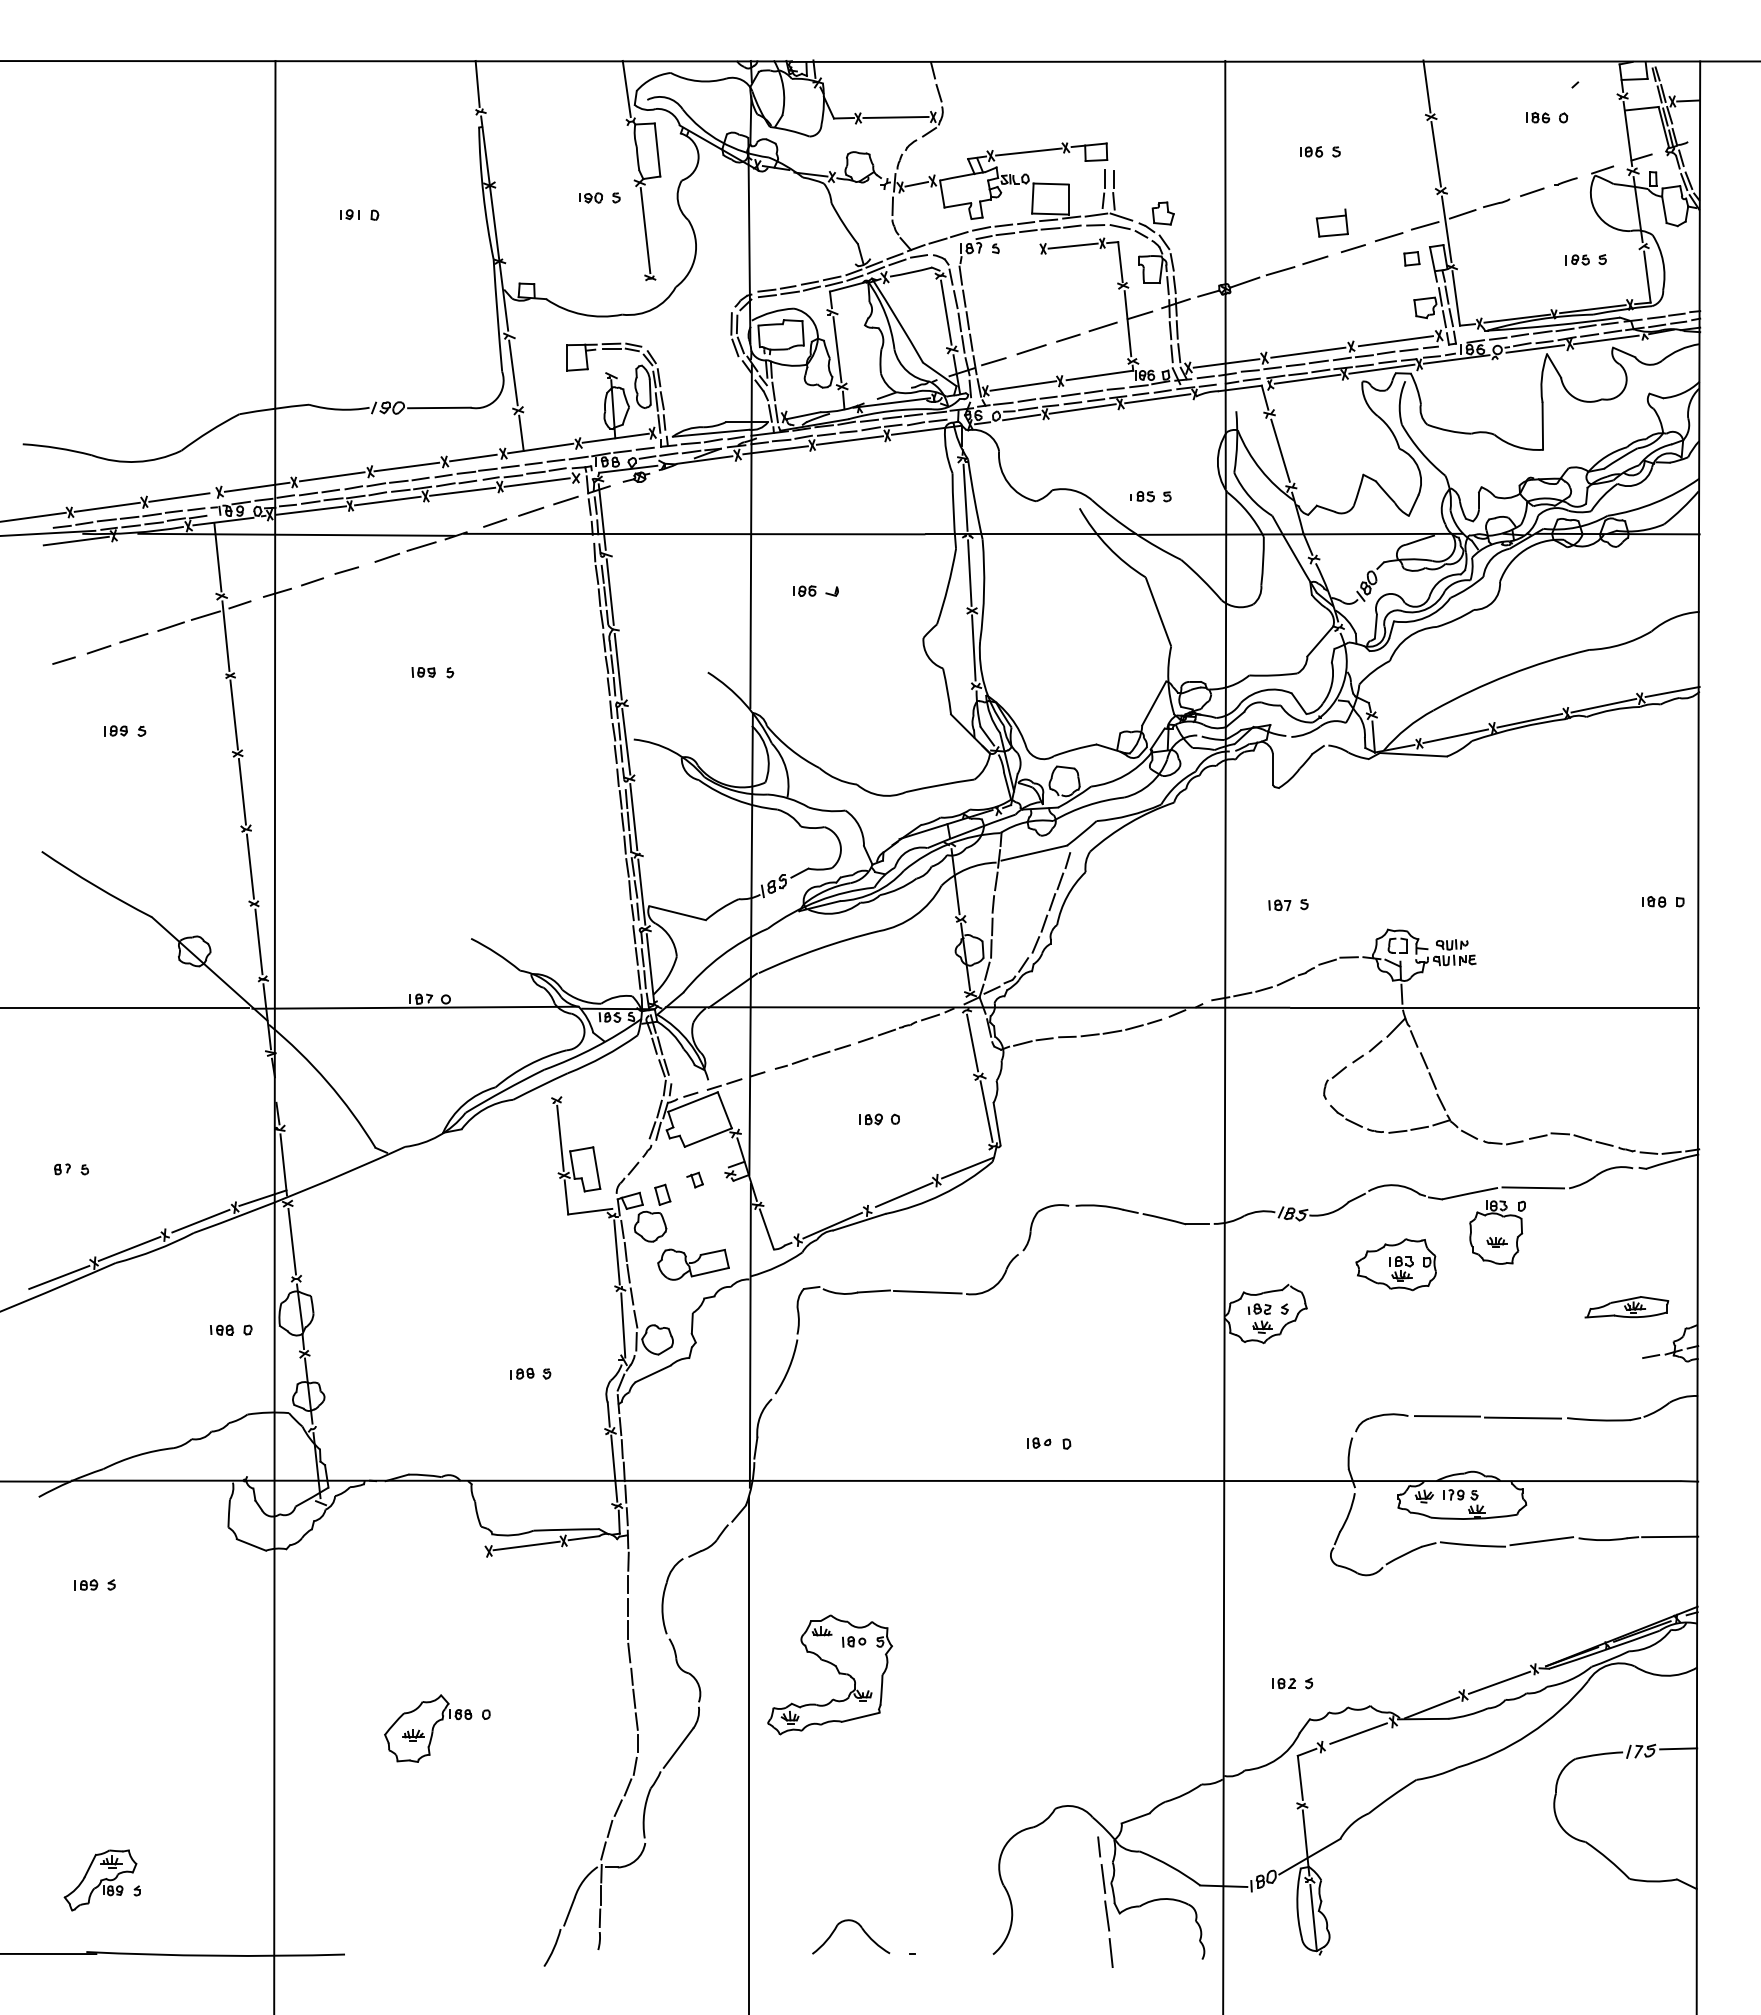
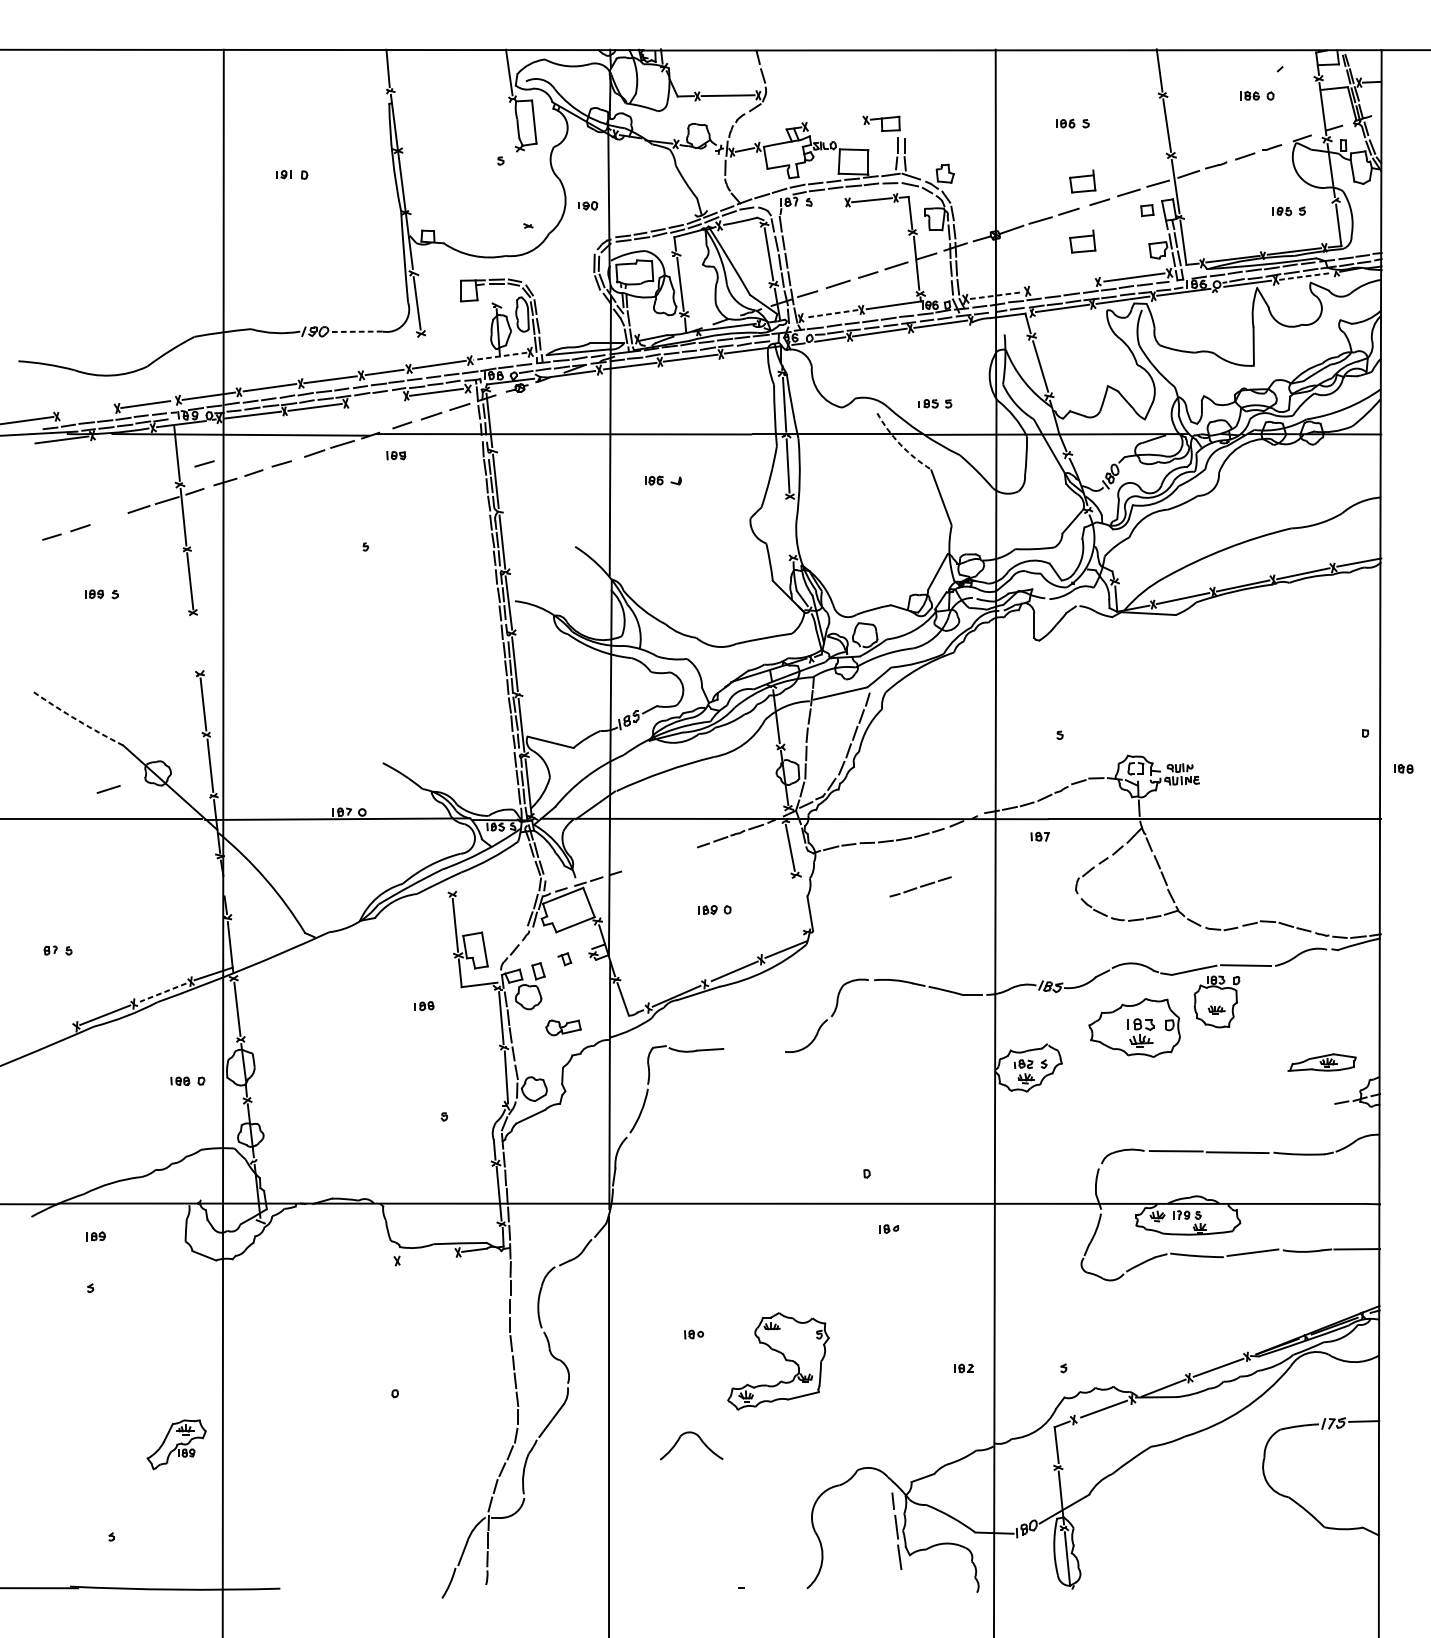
line: (1028, 151) -> (835, 123), removed
part: (590, 197) -> (587, 205), moved
line: (645, 230) -> (524, 187), removed
part: (1331, 296) -> (1082, 241), added
line: (1606, 339) -> (1305, 276), solid -> dashed
line: (1308, 352) -> (1063, 286), removed
line: (1227, 363) -> (997, 295), solid -> dashed
line: (1022, 386) -> (830, 314), solid -> dashed
line: (438, 407) -> (356, 331), solid -> dashed
line: (521, 432) -> (423, 351), removed
line: (615, 438) -> (500, 356), solid -> dashed
line: (462, 491) -> (375, 399), removed
line: (106, 506) -> (86, 411), removed
arc: (1108, 547) -> (900, 445), solid -> dashed
line: (251, 570) -> (204, 463), added
line: (133, 637) -> (108, 788), moved
line: (973, 647) -> (791, 526), removed
part: (423, 672) -> (396, 455), moved
line: (241, 791) -> (196, 643), removed
arc: (95, 886) -> (77, 720), solid -> dashed
part: (1654, 901) -> (1403, 768), moved
part: (1279, 905) -> (1039, 836), moved
part: (812, 1056) -> (920, 886), moved
line: (986, 1111) -> (801, 903), removed
line: (200, 1221) -> (162, 992), solid -> dashed
part: (693, 1264) -> (563, 1027), size x0.6
part: (1395, 1264) -> (1134, 1027), size x1.4
line: (59, 1276) -> (48, 1037), removed
line: (927, 1291) -> (753, 1049), removed
part: (522, 1373) -> (424, 1005), moved
part: (1039, 1442) -> (889, 1228), moved
line: (526, 1545) -> (427, 1256), removed
part: (86, 1584) -> (96, 1235), moved
part: (837, 1671) -> (784, 1358), moved
part: (1283, 1683) -> (963, 1368), moved
part: (428, 1728) -> (348, 1404), removed
part: (100, 1880) -> (176, 1444), moved
part: (861, 1929) -> (700, 1439), moved
line: (1110, 1953) -> (902, 1587), removed

